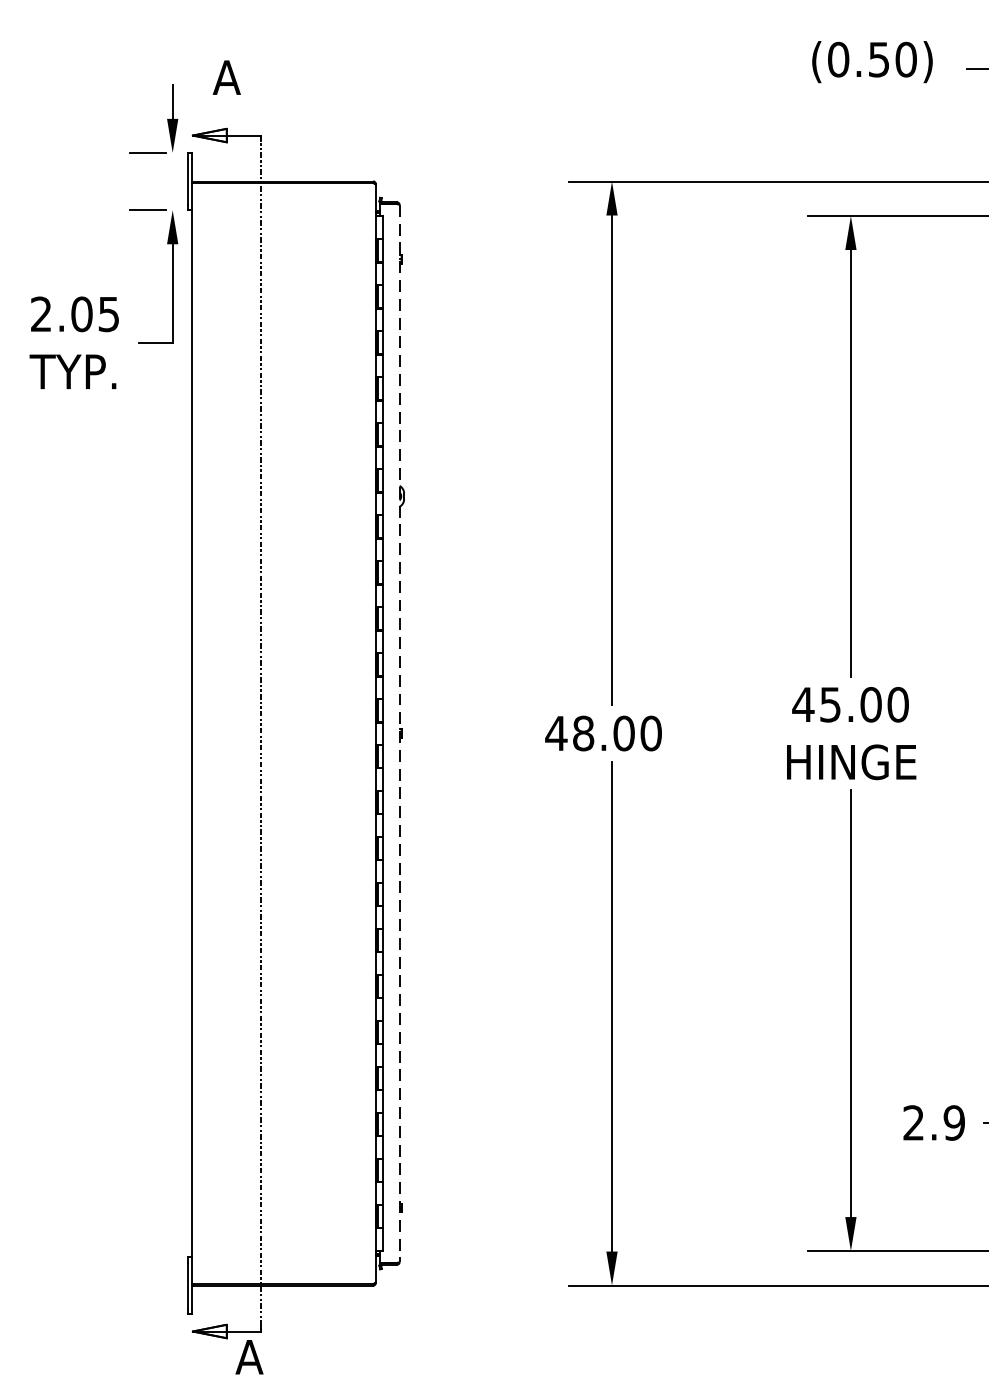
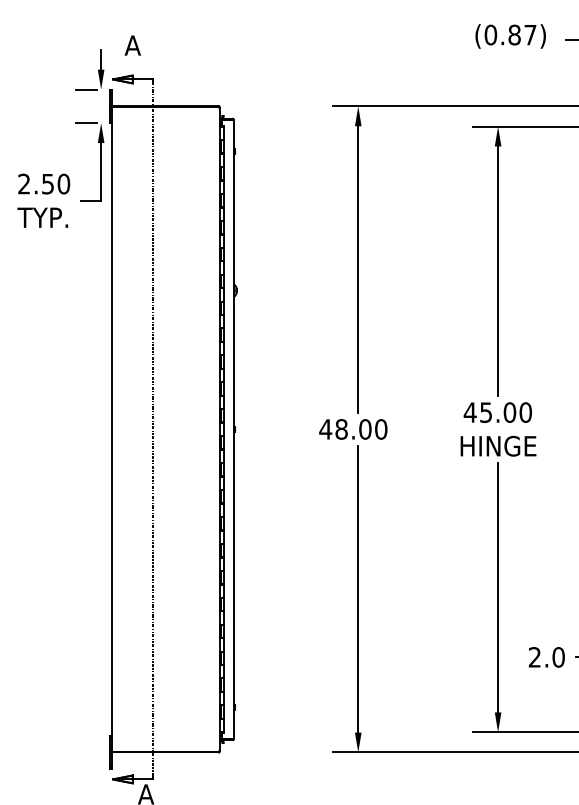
text: (892, 58) -> (522, 34), (0.50) -> (0.87)
text: (94, 313) -> (55, 183), 2.05 -> 2.50
line: (398, 733) -> (233, 429), dashed -> solid
text: (954, 1123) -> (558, 657), 2.9 -> 2.0

